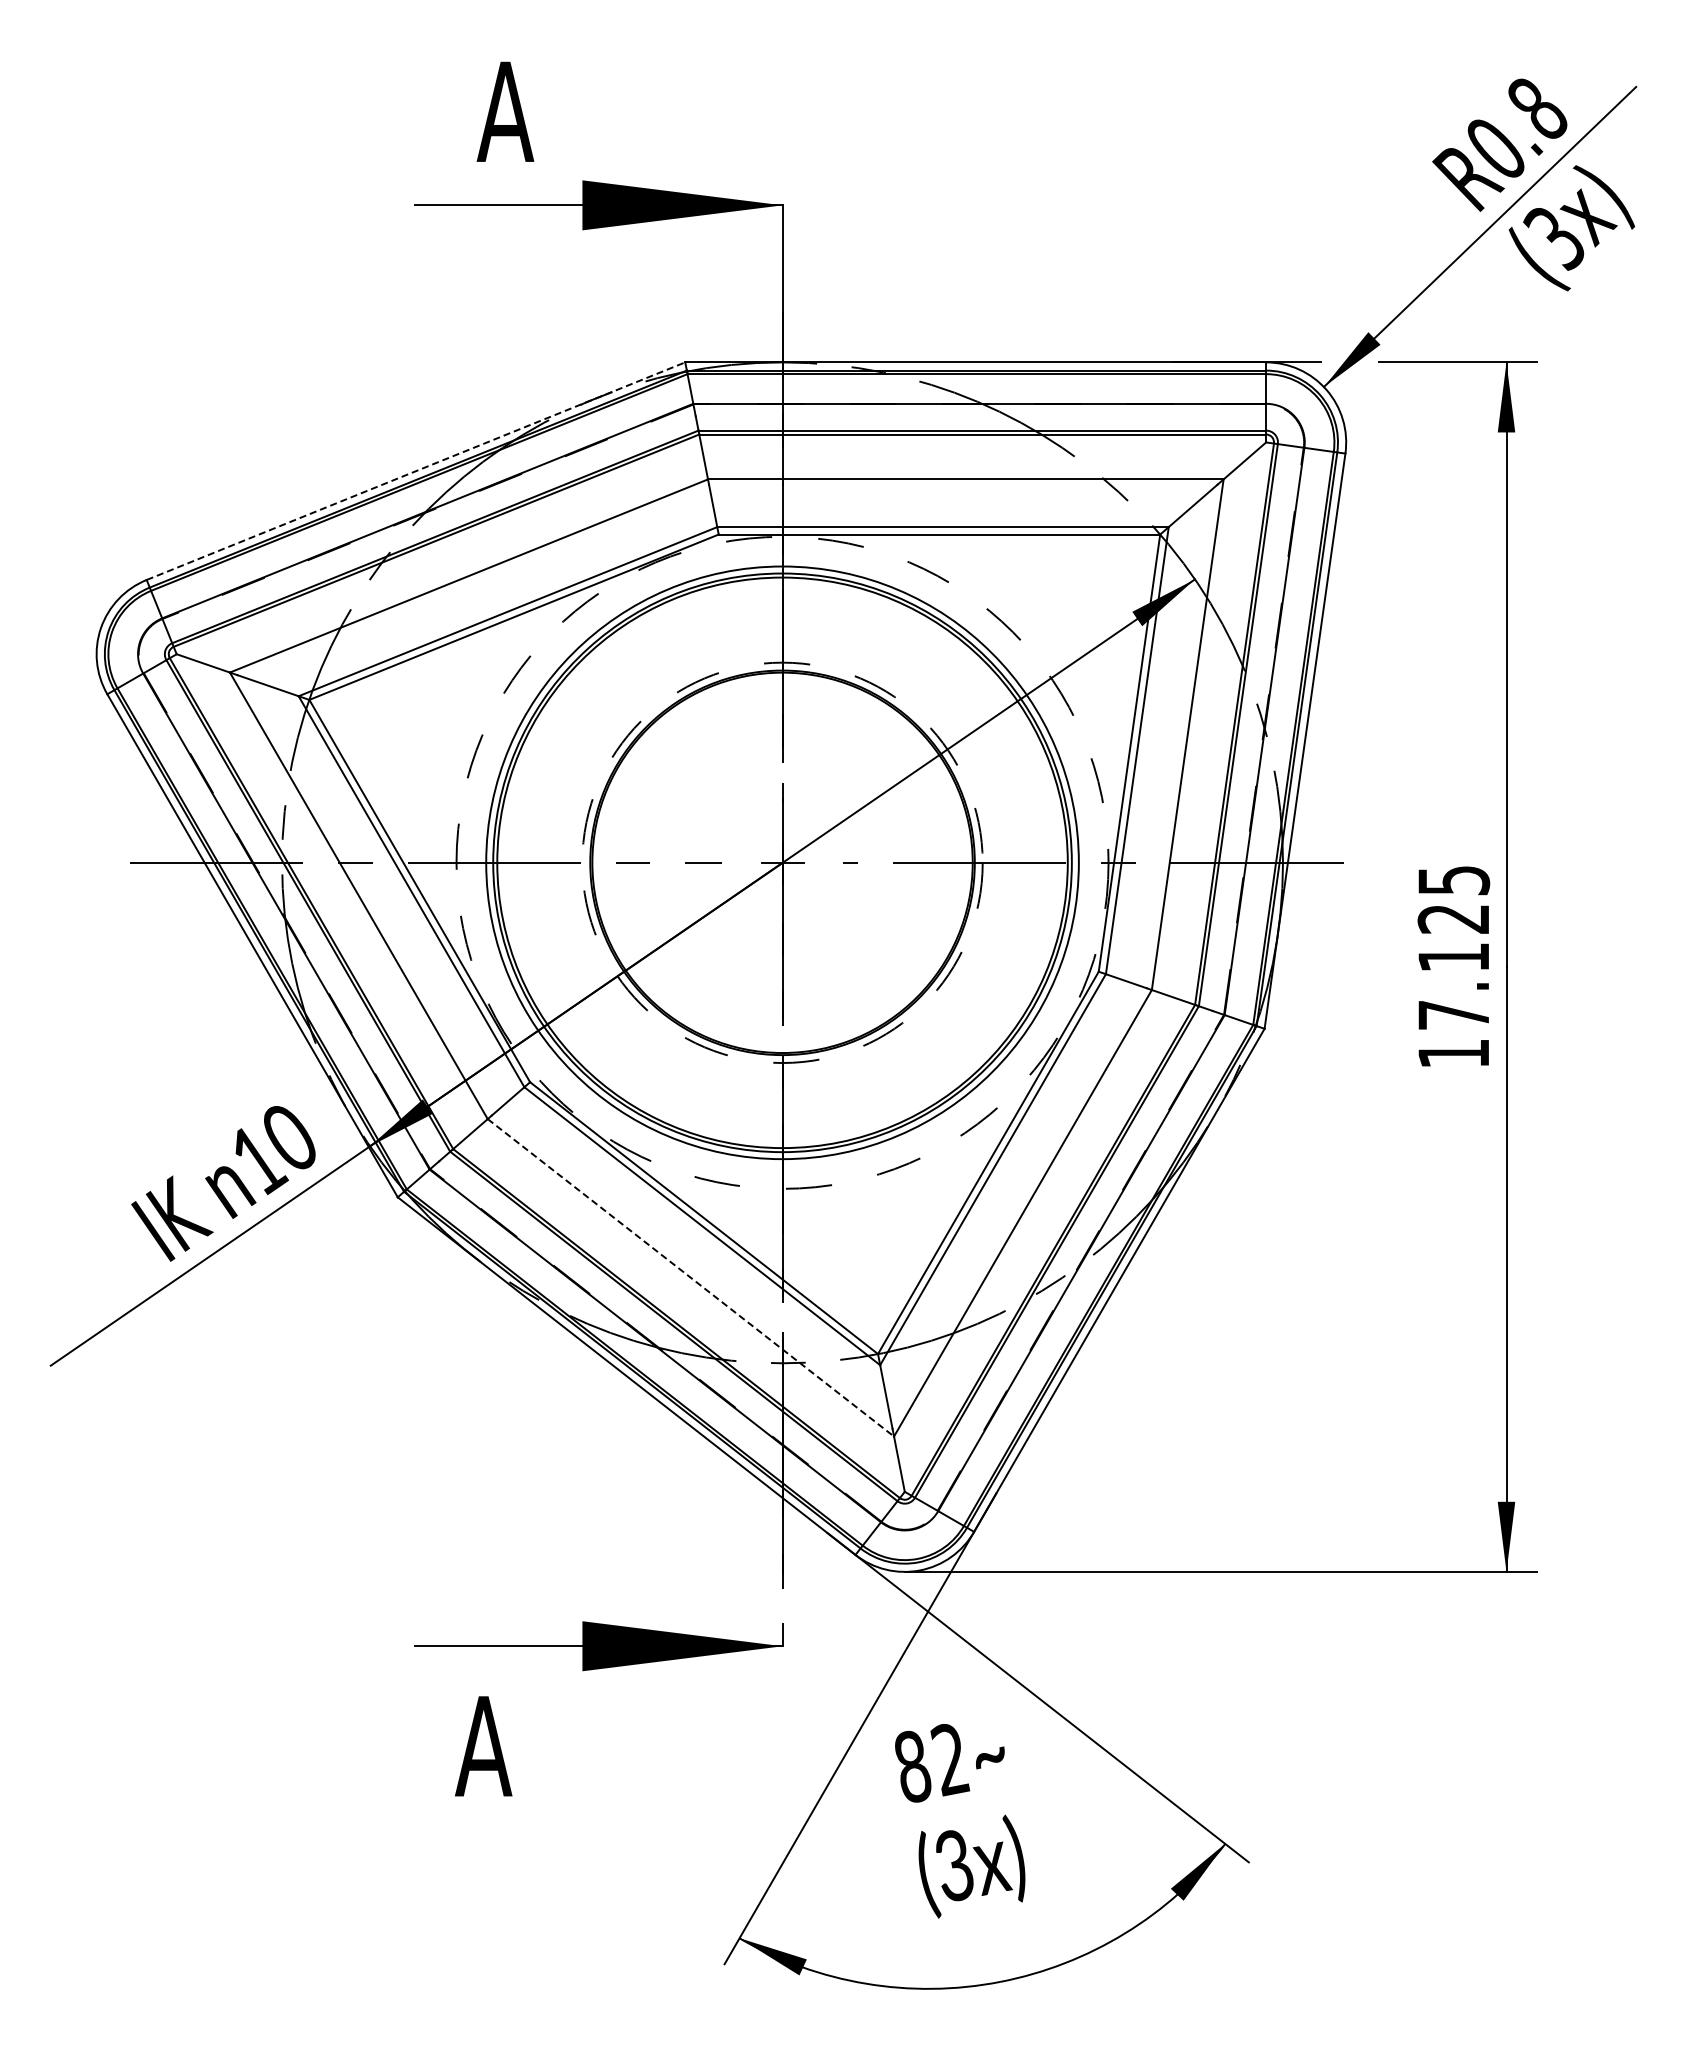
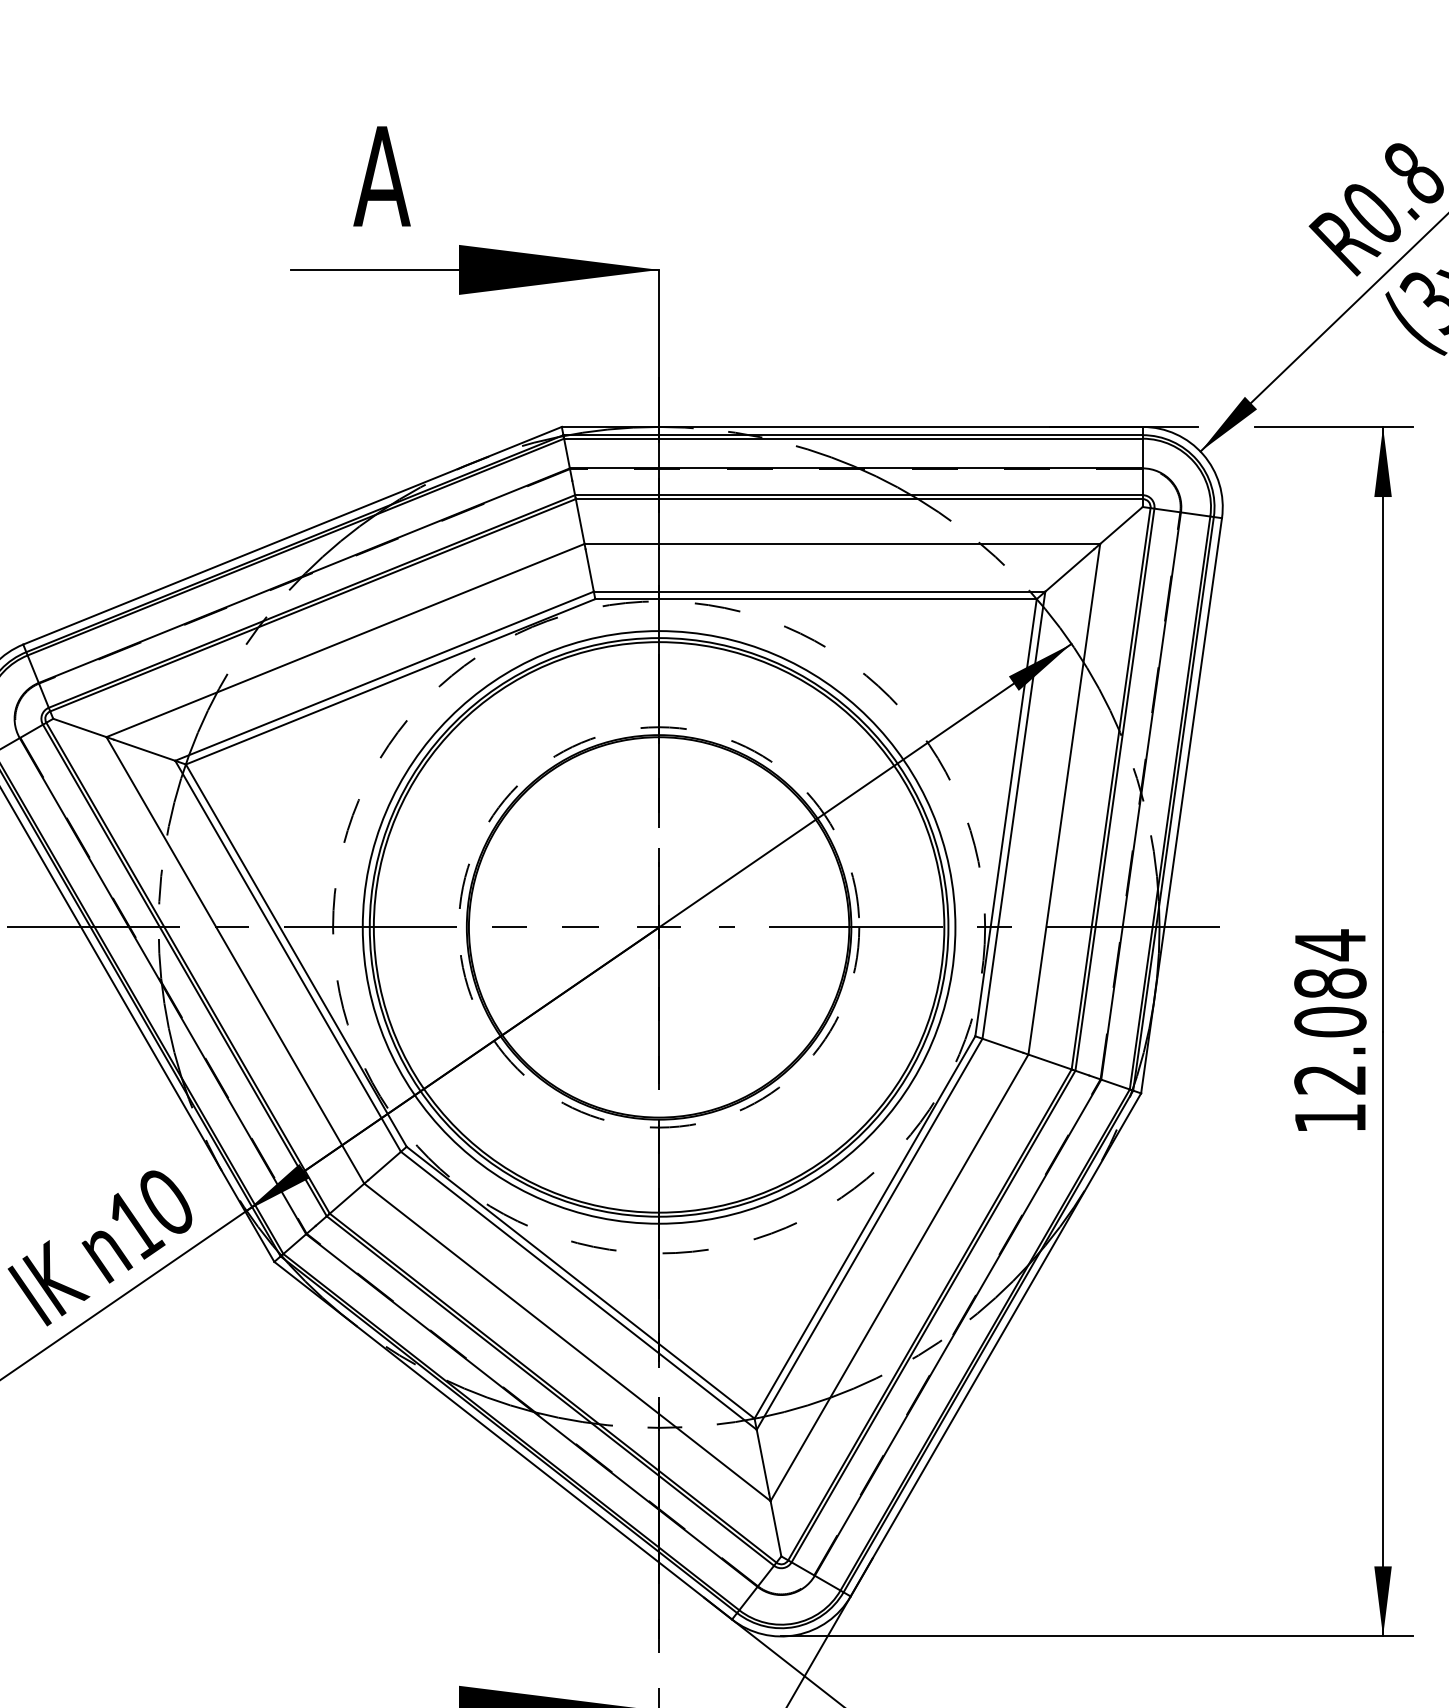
line: (416, 471) -> (293, 536), dashed -> solid
text: (1453, 946) -> (1330, 1011), 17.125 -> 12.084
line: (690, 1277) -> (567, 1342), dashed -> solid

